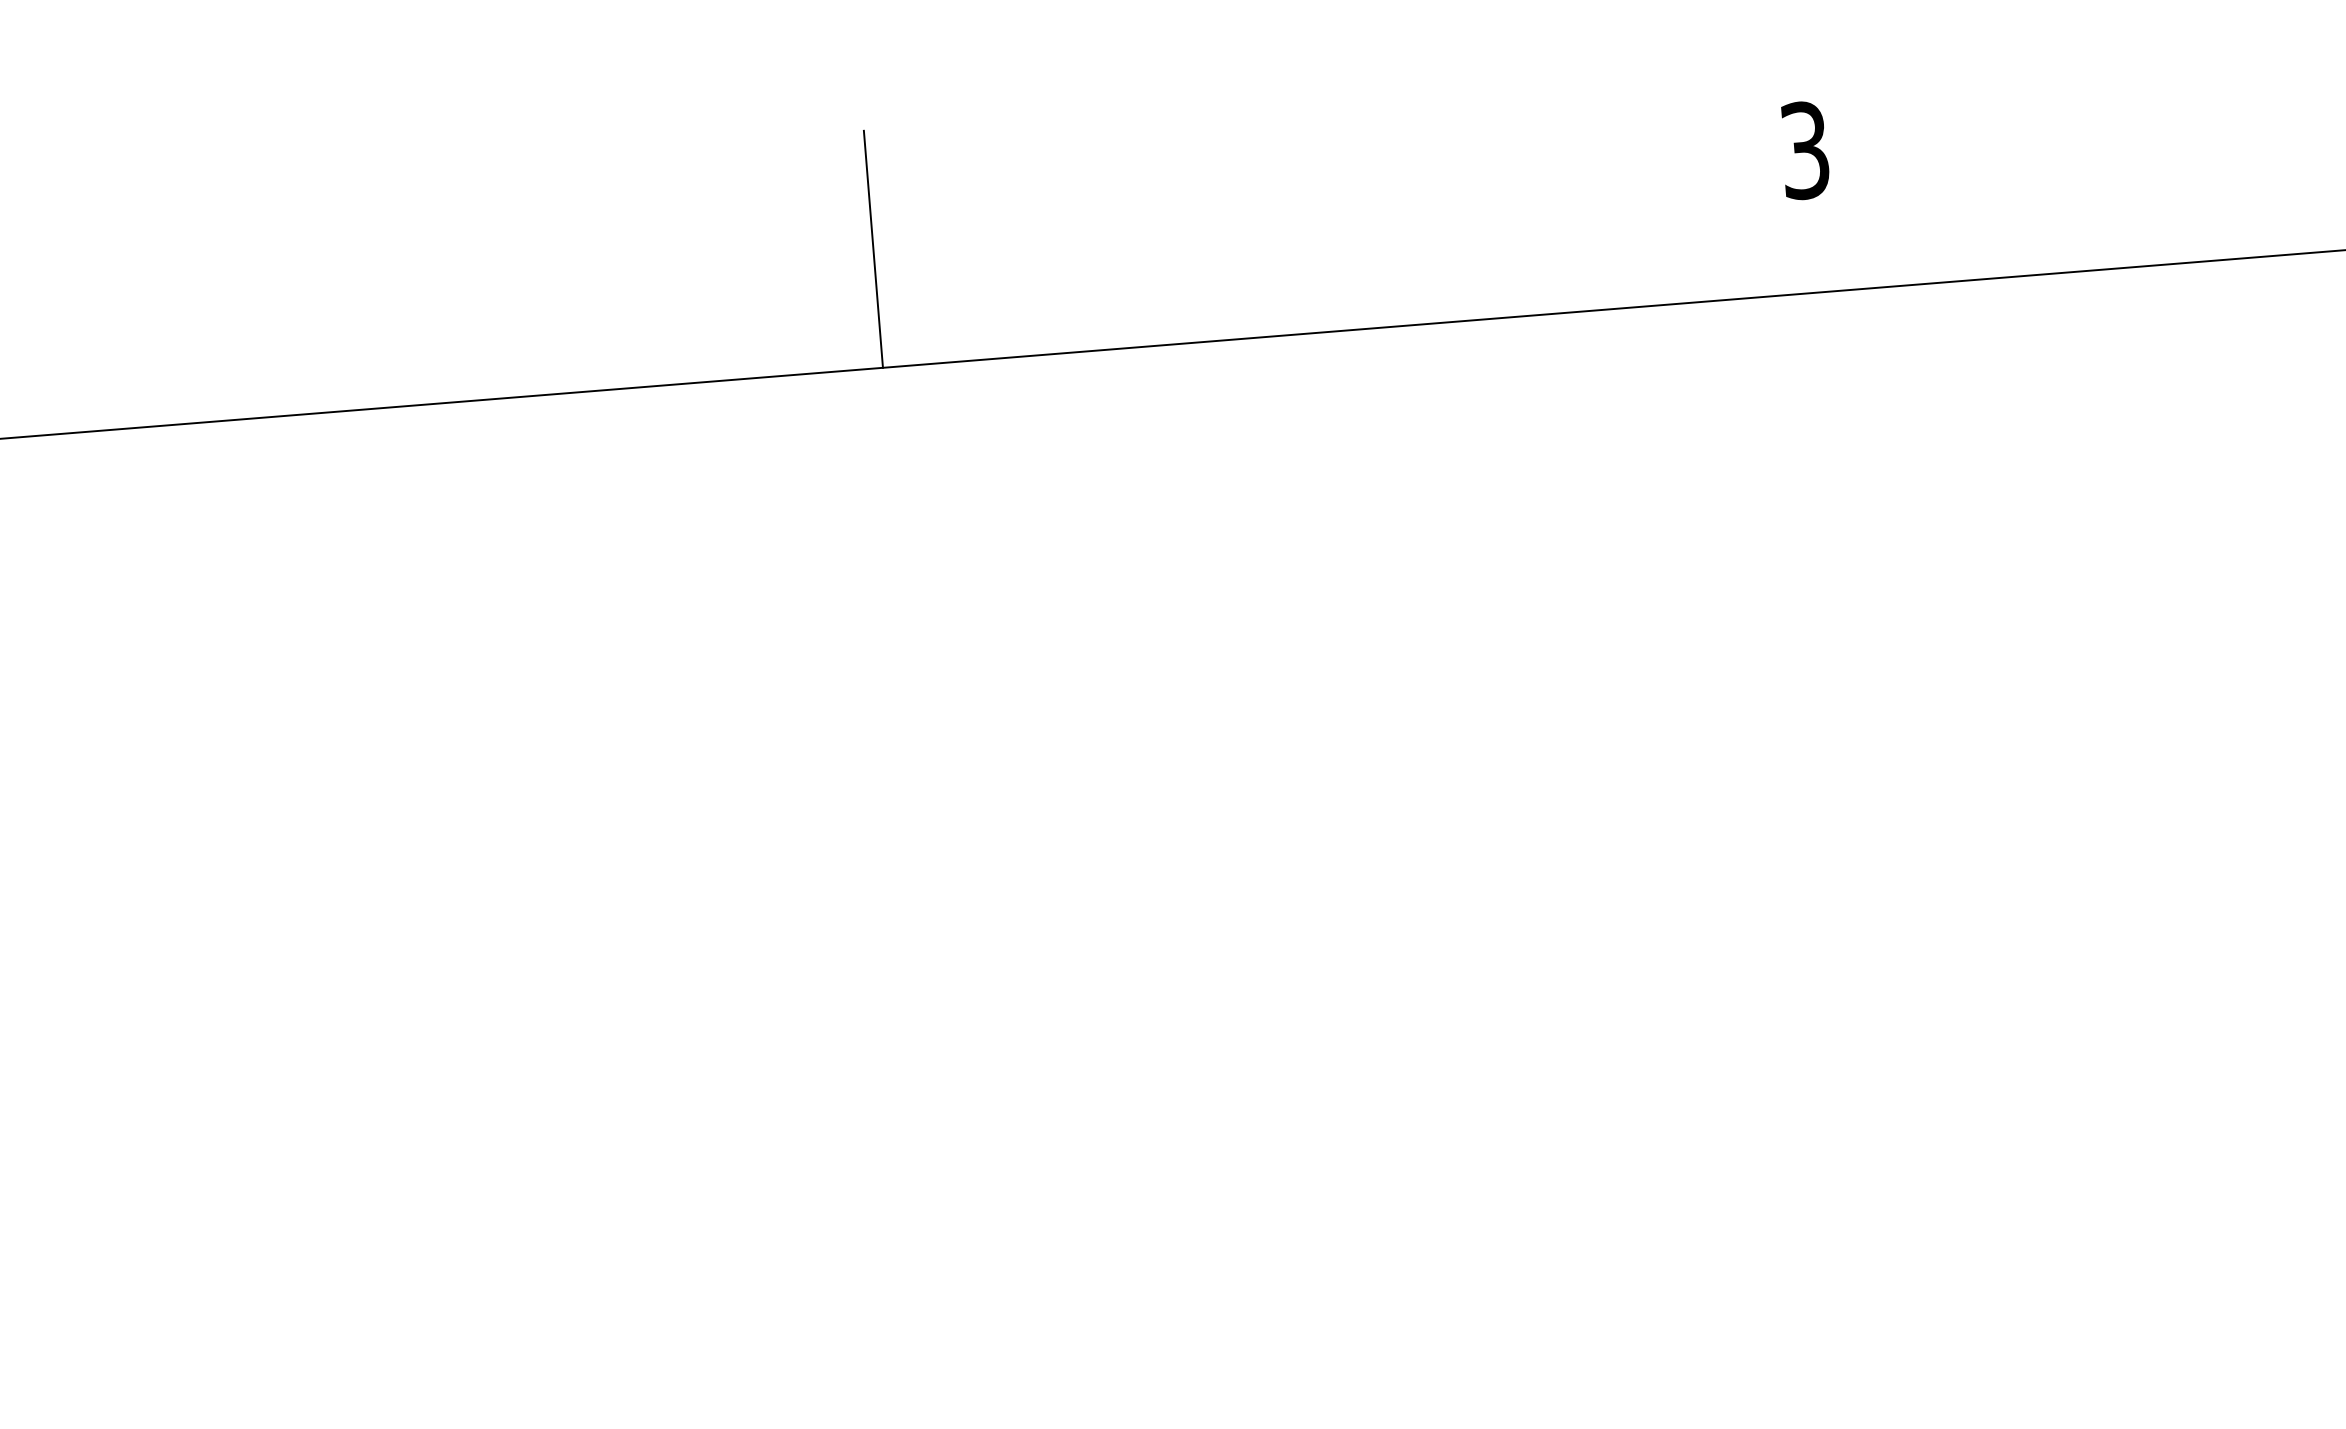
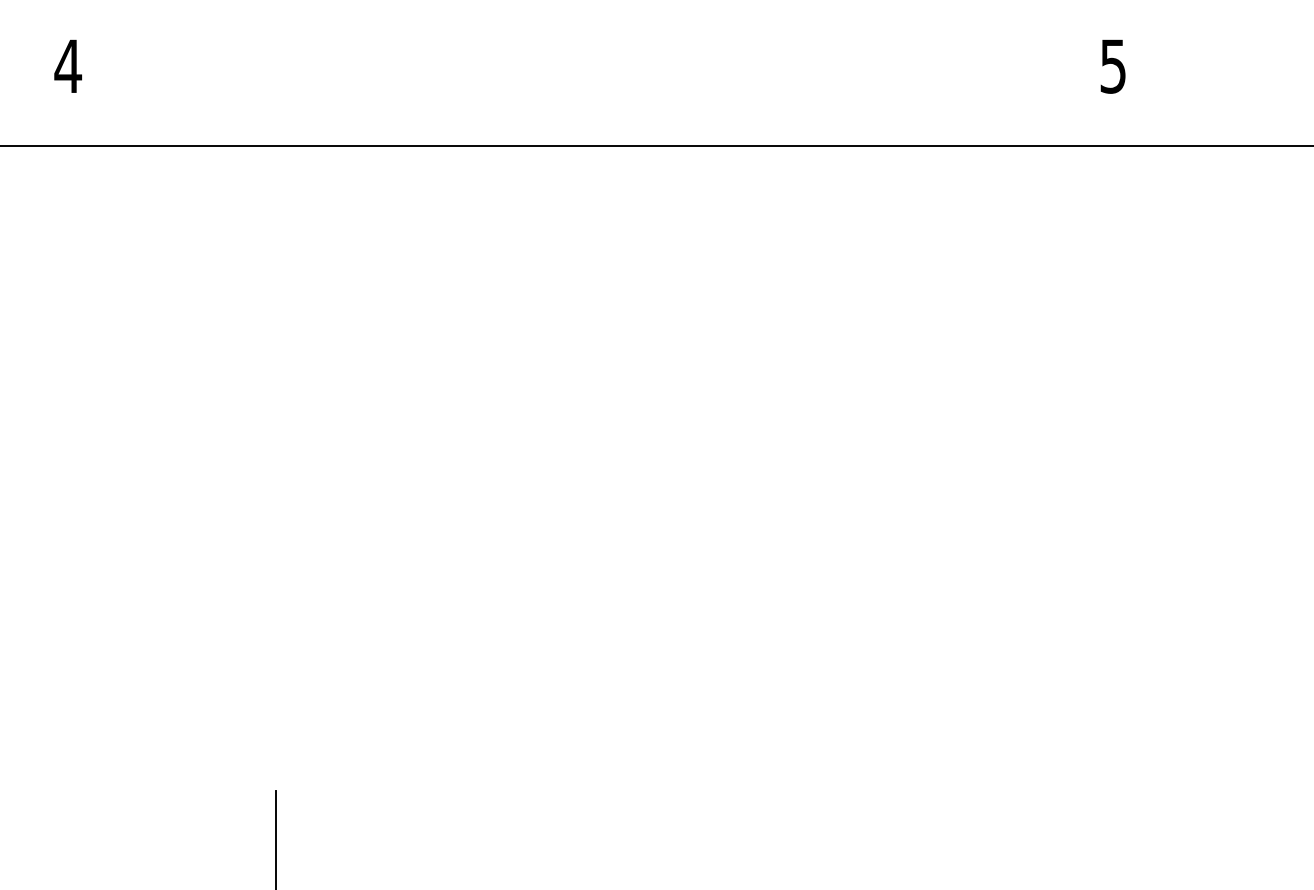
text: (1805, 150) -> (1113, 66), 3 -> 5
line: (872, 249) -> (590, 79), removed

